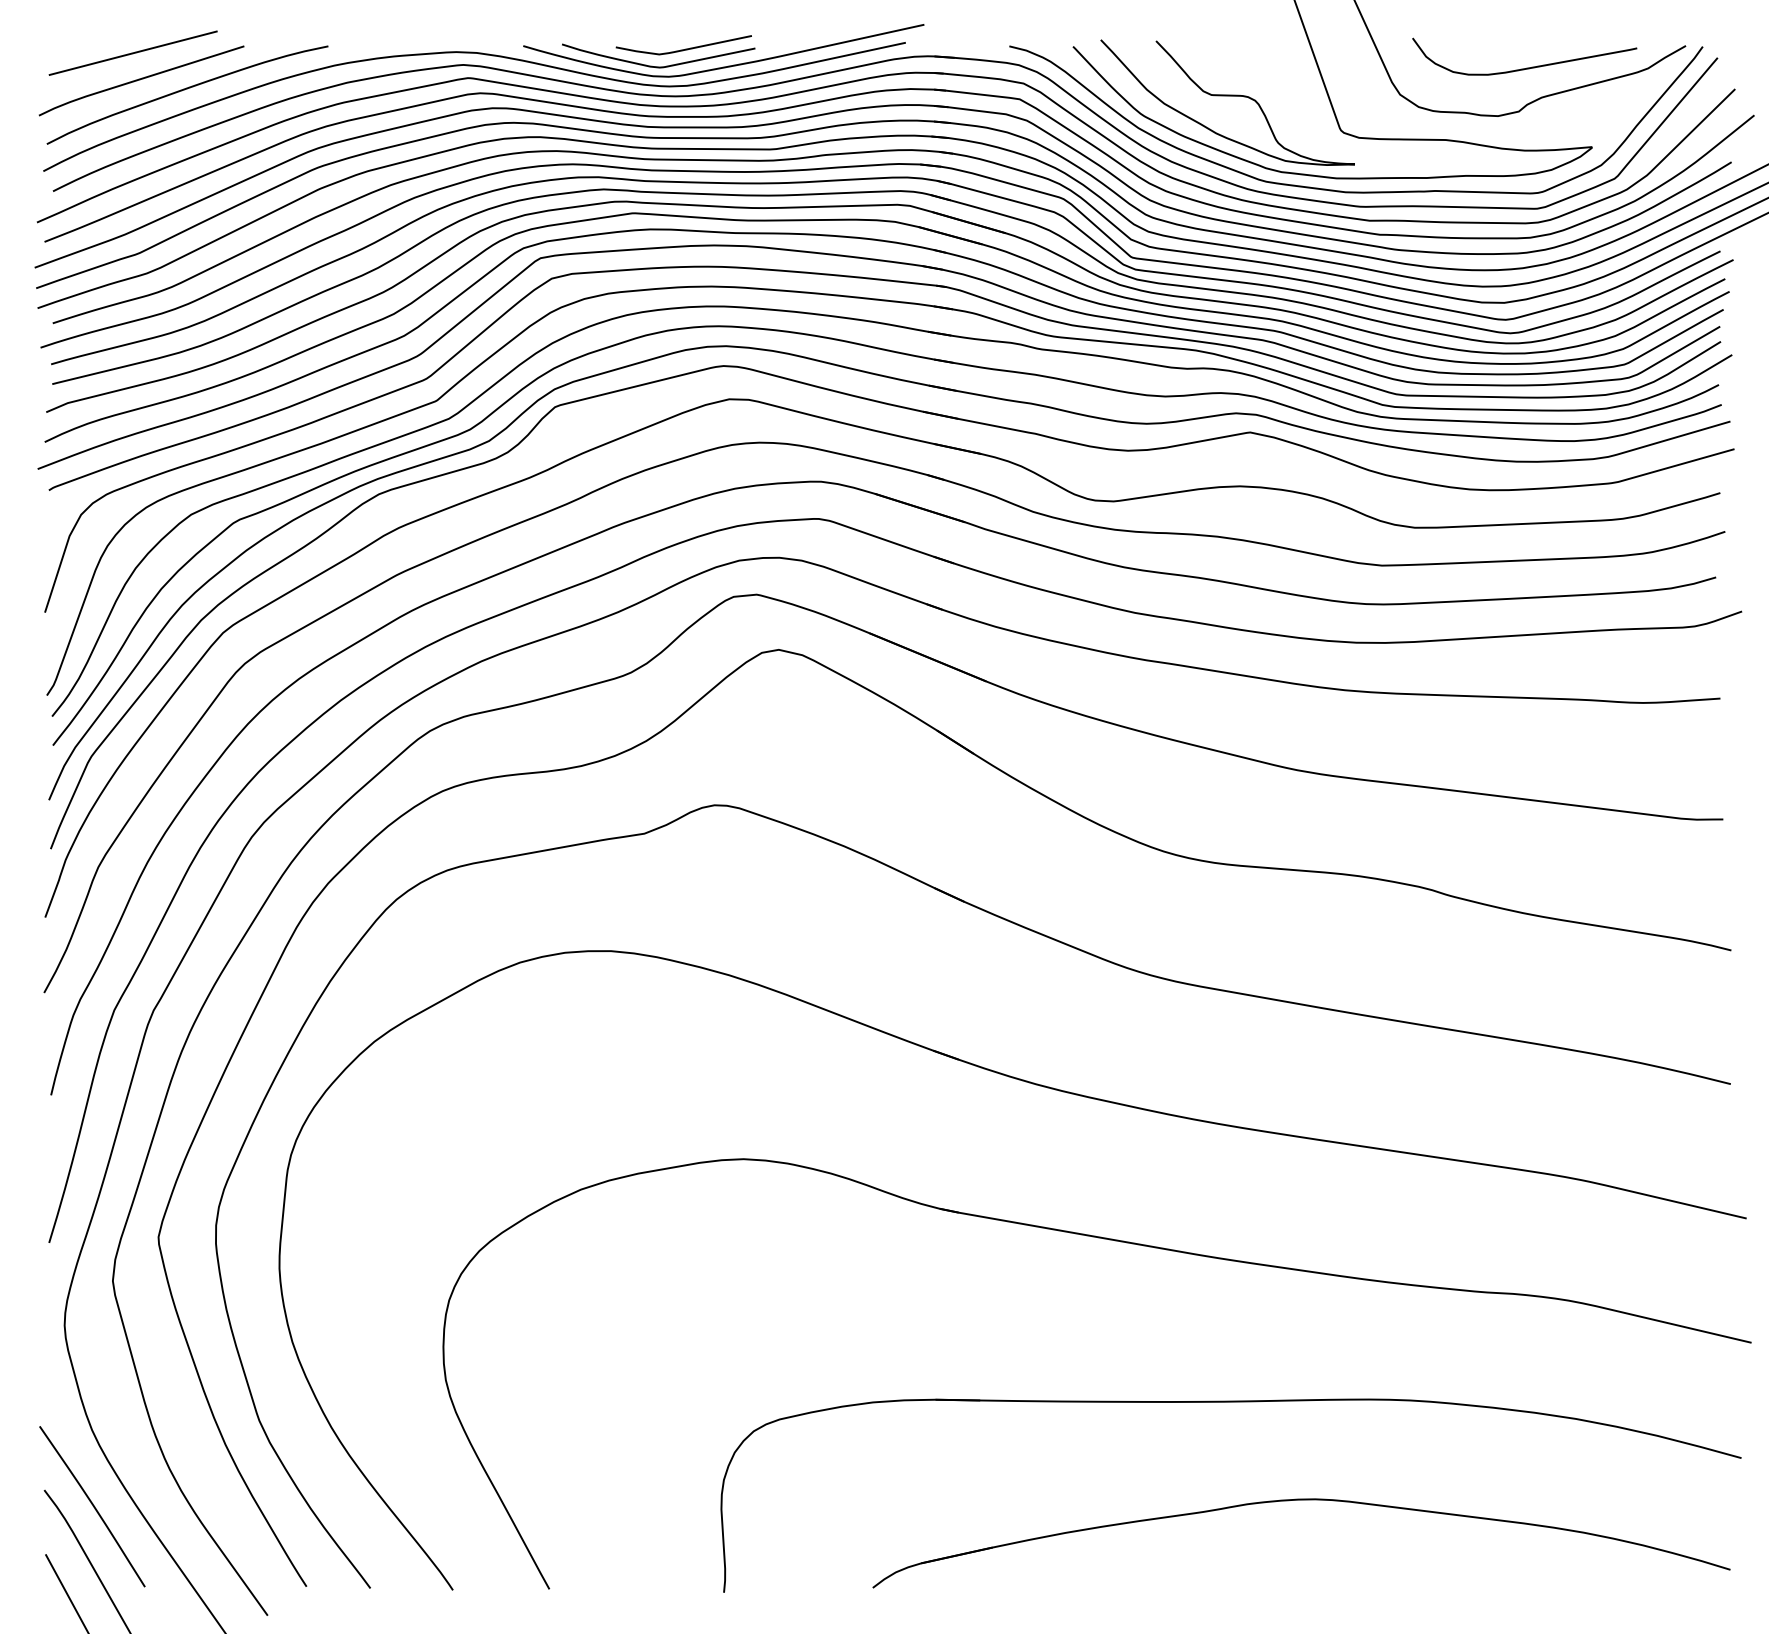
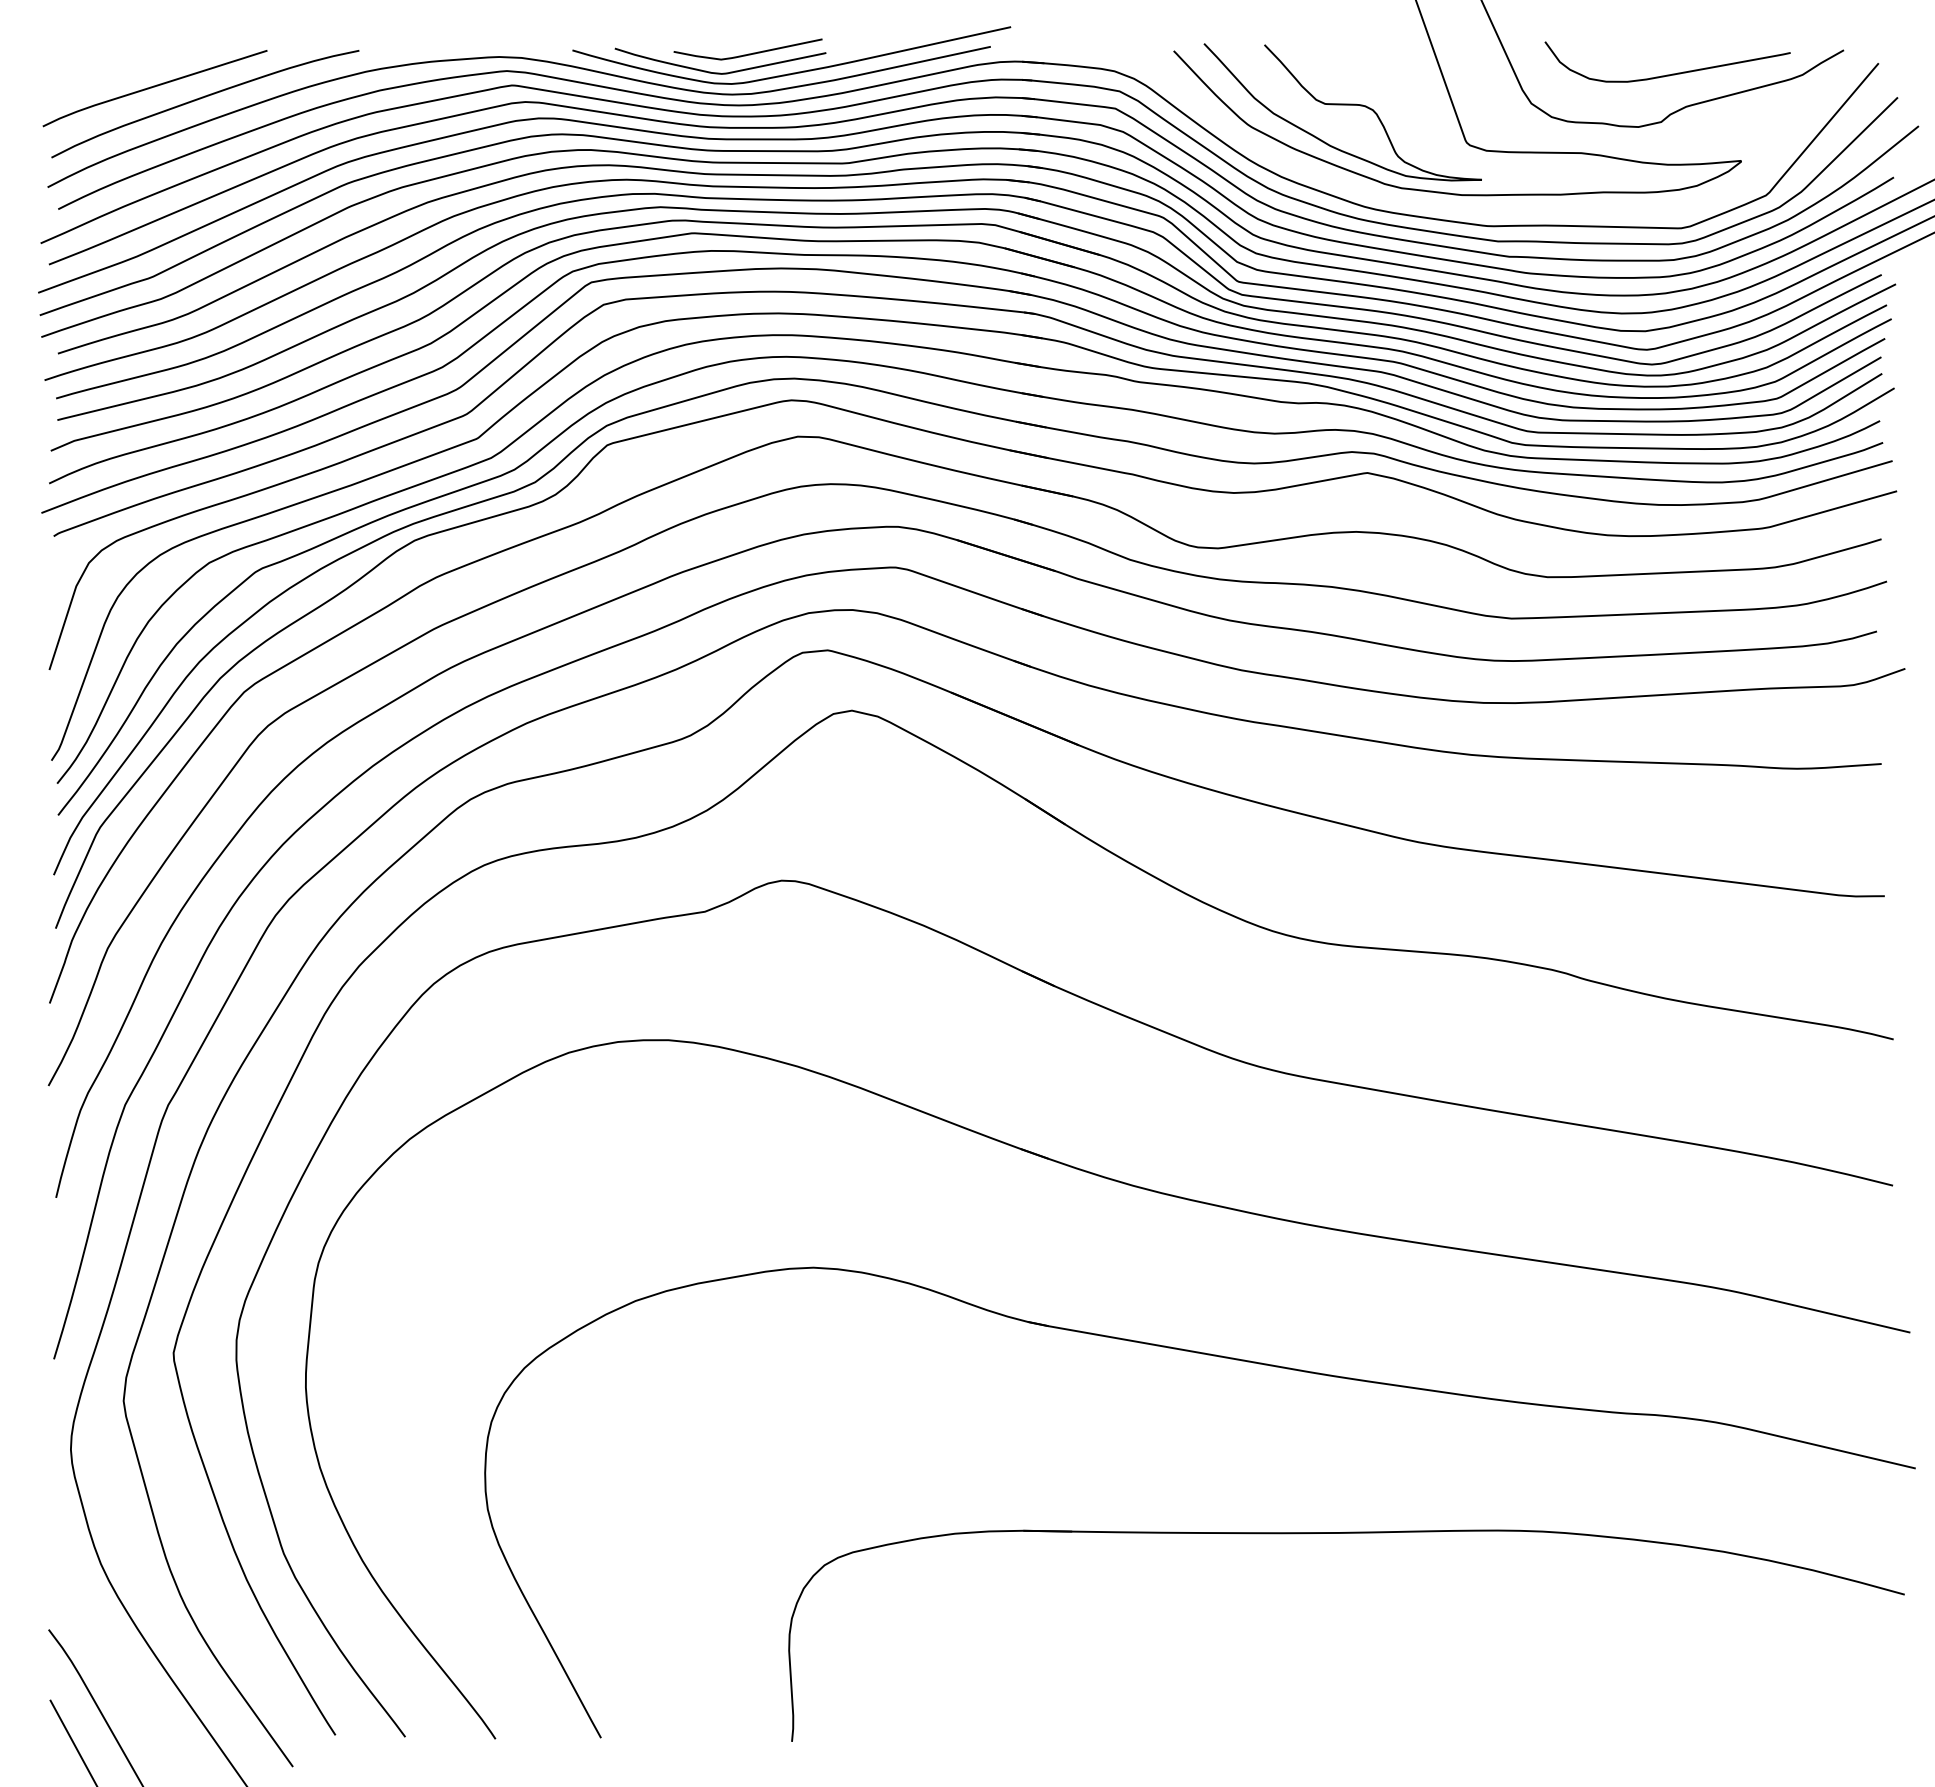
line: (132, 52) -> (145, 57), removed
curve: (1356, 191) -> (1483, 209), removed
part: (1301, 1500) -> (1423, 1640), removed
curve: (92, 1506) -> (101, 1647), removed

